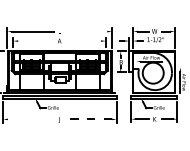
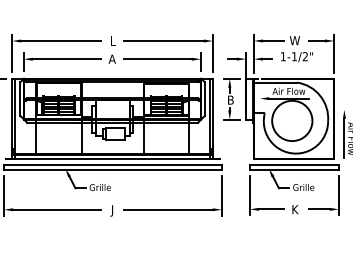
line: (86, 31) -> (164, 40), added
line: (35, 41) -> (66, 60), added
line: (82, 41) -> (156, 60), added
line: (30, 119) -> (56, 209), added
line: (88, 119) -> (167, 209), dashed -> solid

